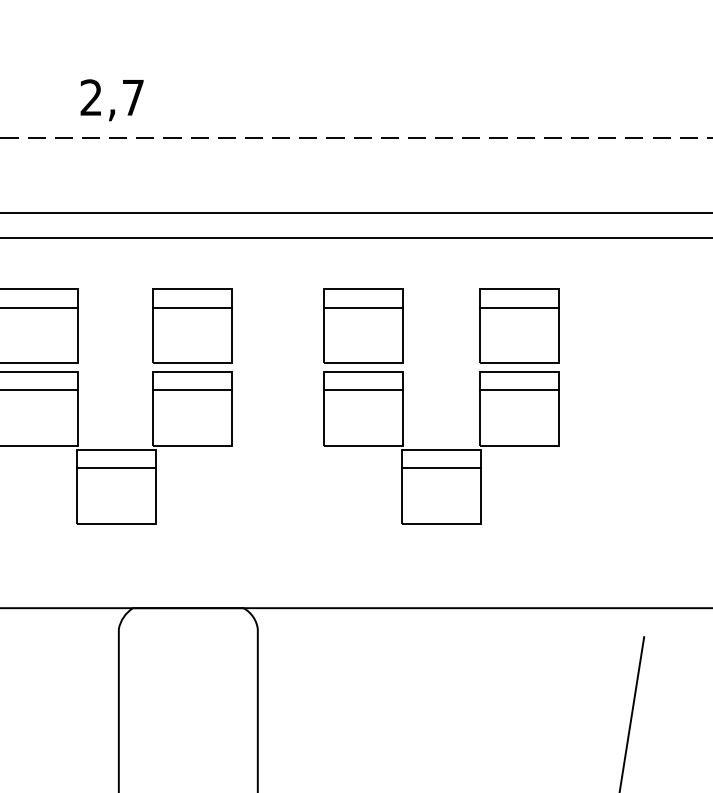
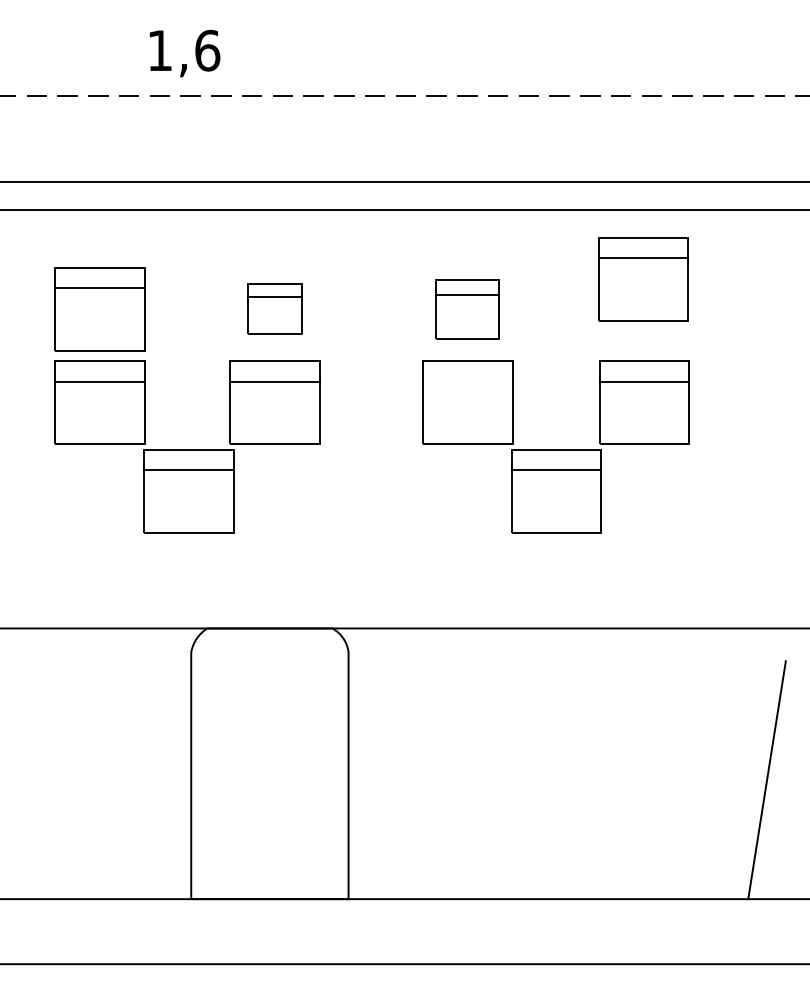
text: (112, 97) -> (184, 50), 2,7 -> 1,6
part: (192, 326) -> (274, 309), size x0.6
part: (362, 326) -> (467, 309), size x0.7
part: (519, 326) -> (643, 279), moved
line: (362, 389) -> (467, 381), removed

